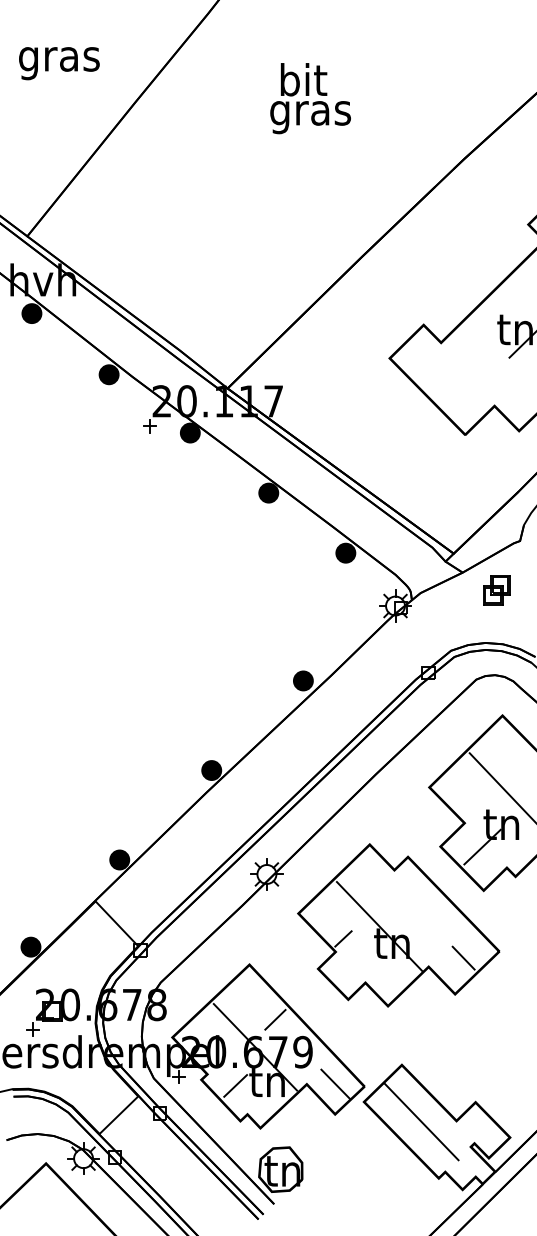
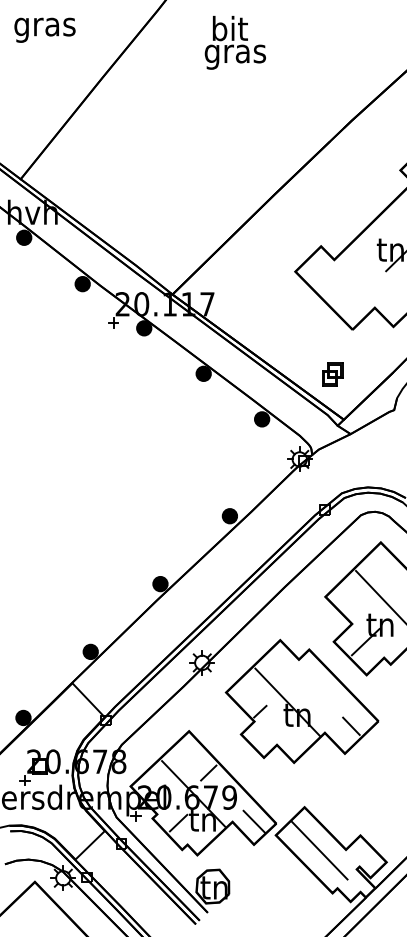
text: (58, 62) -> (44, 29), moved
text: (309, 98) -> (234, 42), moved
part: (496, 590) -> (332, 374), moved

